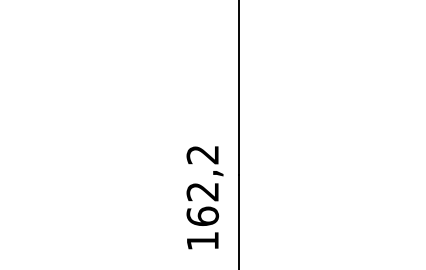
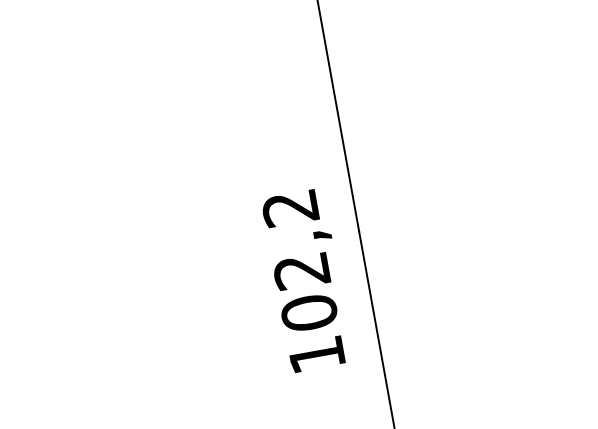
text: (202, 216) -> (308, 313), 162,2 -> 102,2

